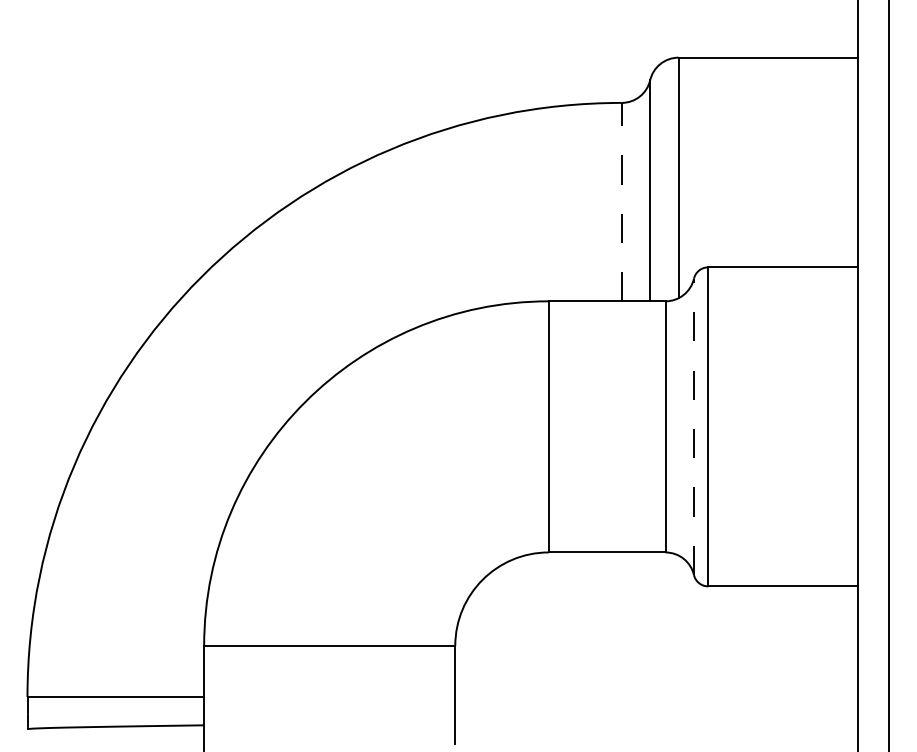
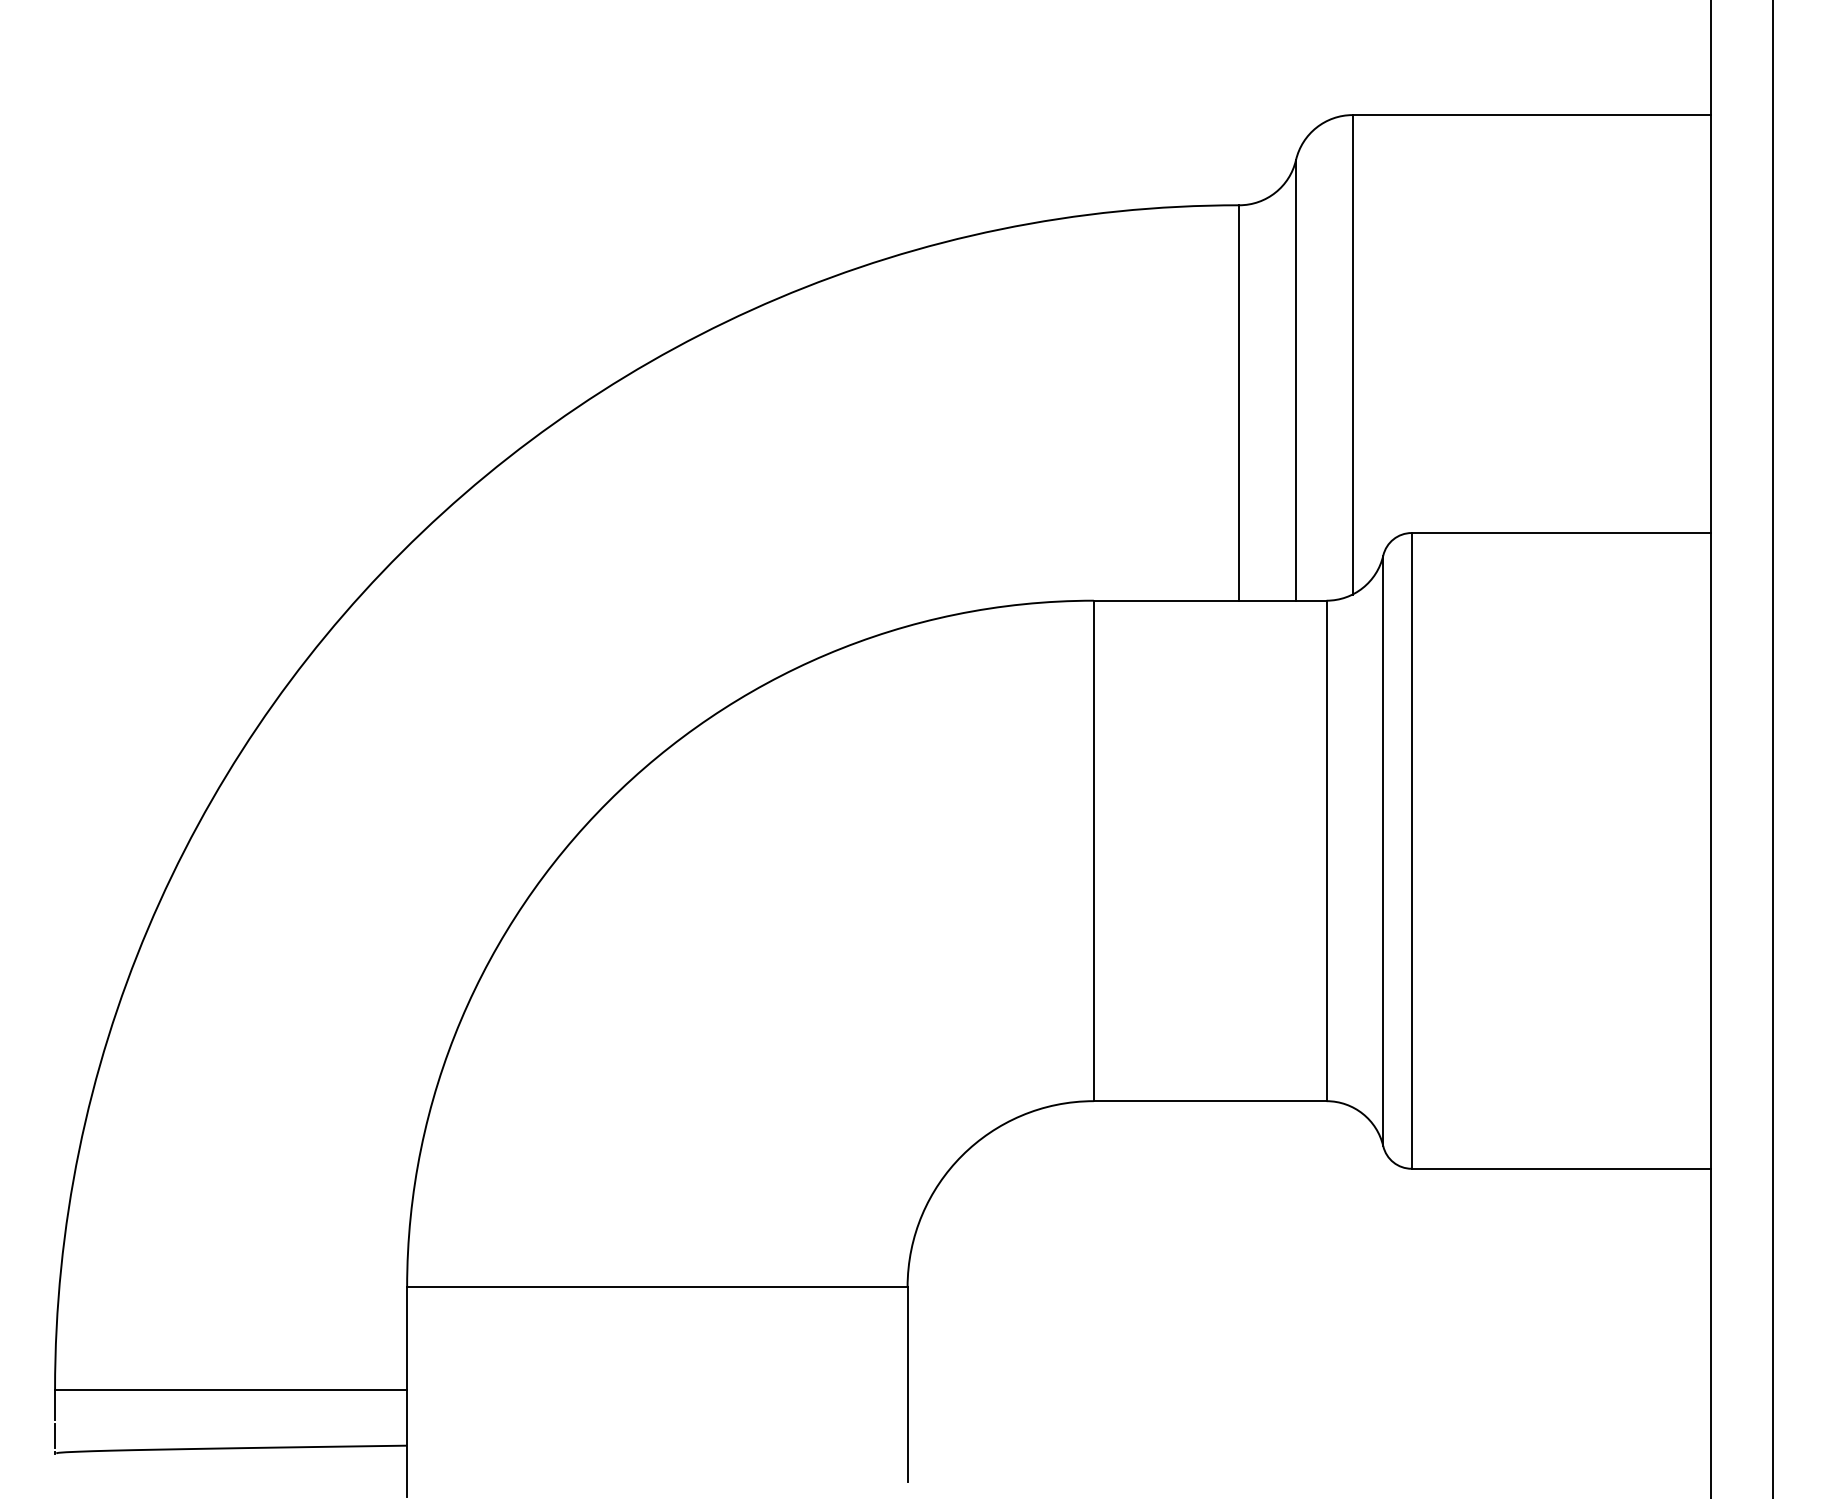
line: (621, 201) -> (1238, 401), dashed -> solid
line: (693, 426) -> (1382, 850), dashed -> solid

